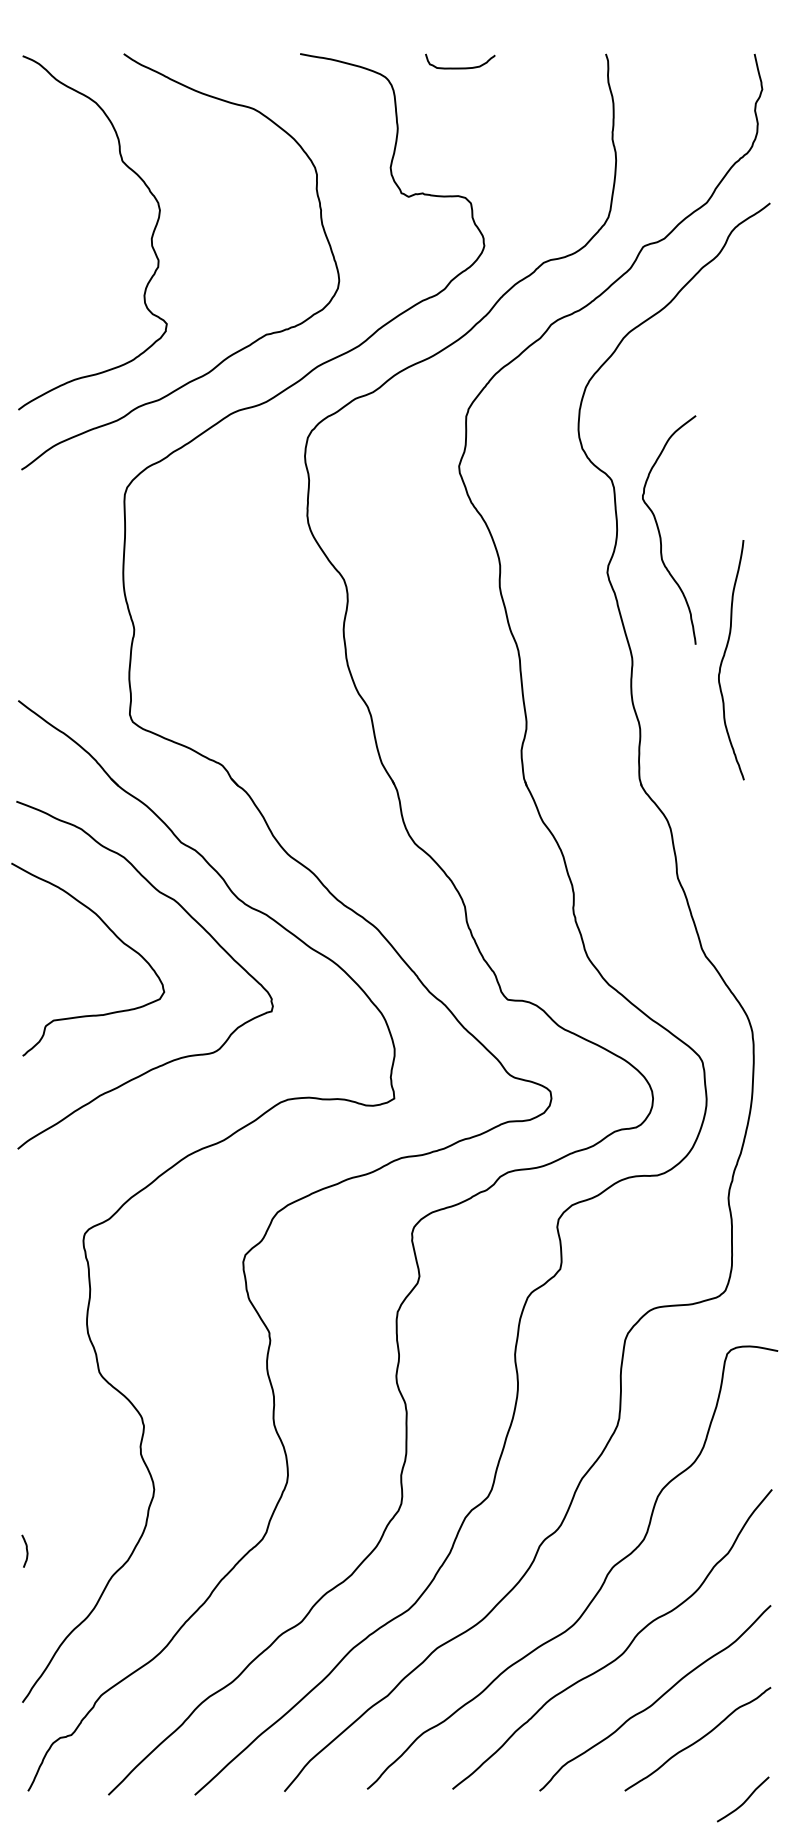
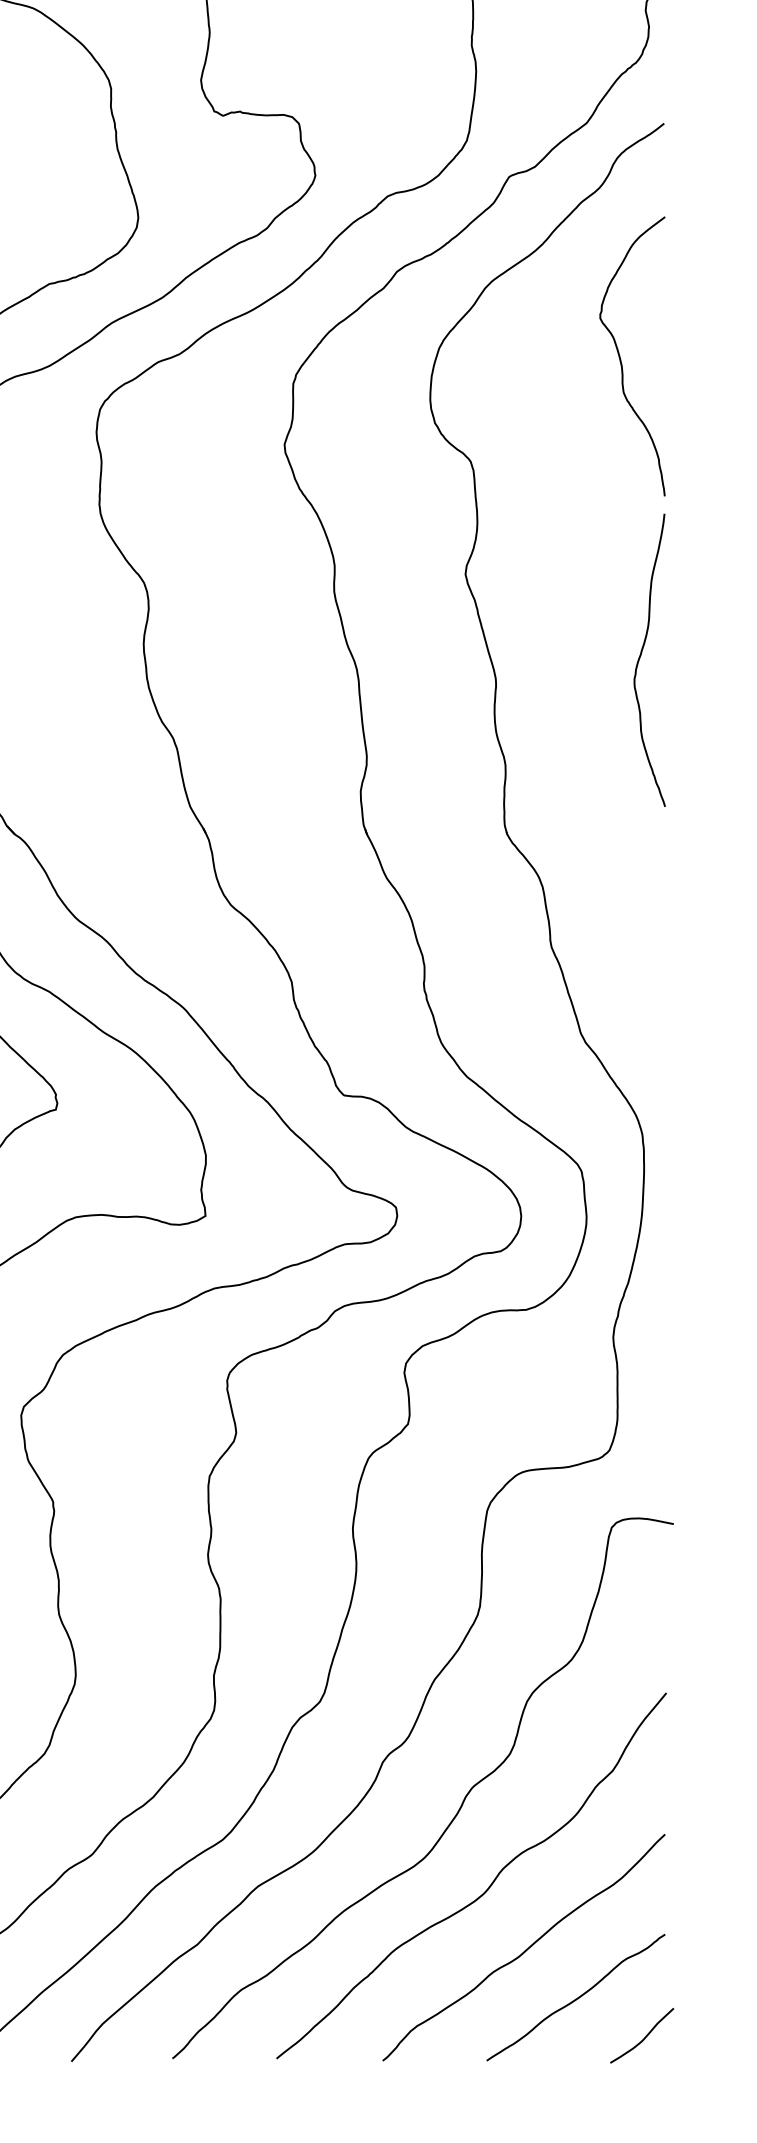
curve: (660, 532) -> (621, 359), moved
curve: (724, 657) -> (641, 657), moved
curve: (744, 1800) -> (643, 2037), moved

